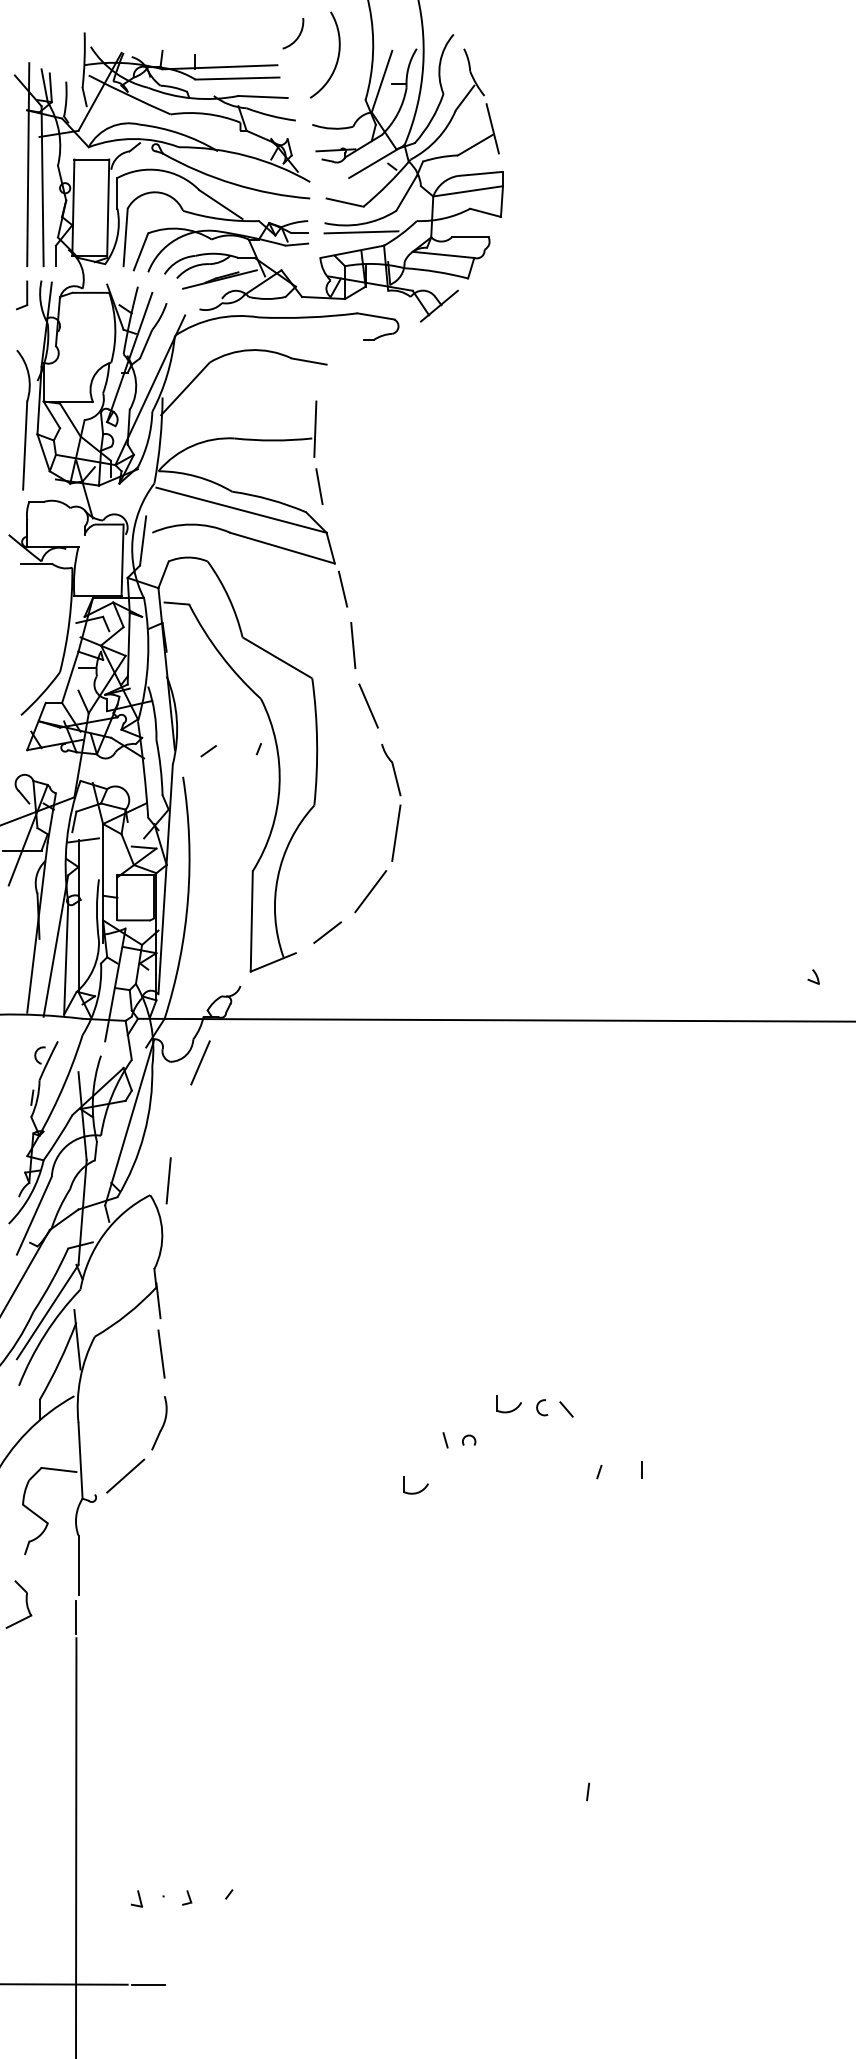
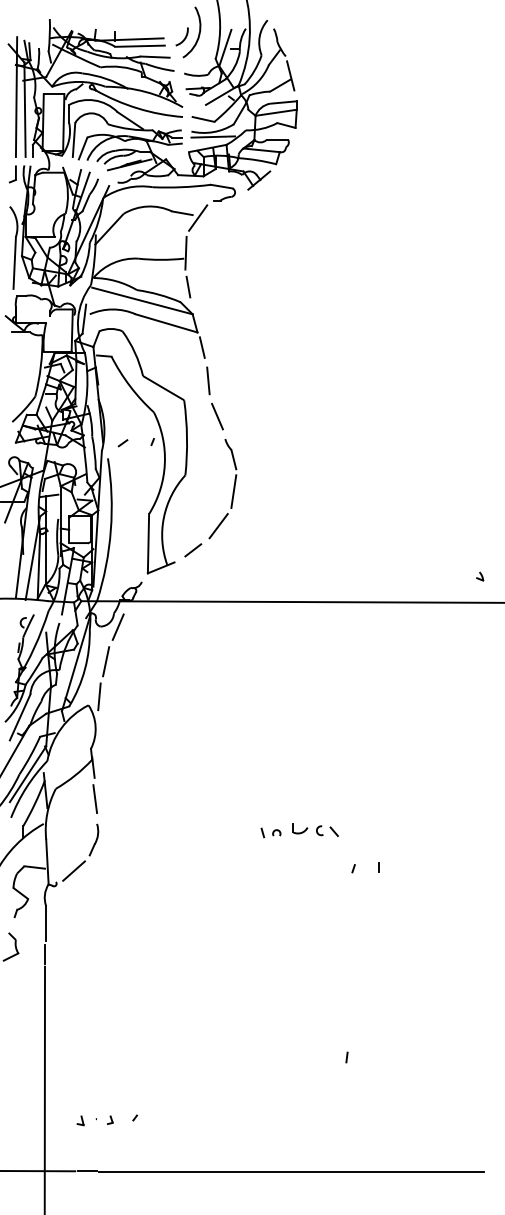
arc: (297, 34) -> (184, 37), moved
line: (336, 368) -> (198, 217), added
line: (180, 1120) -> (106, 661), added
part: (458, 1439) -> (270, 832), moved
part: (416, 1485) -> (245, 876), removed
line: (494, 1986) -> (291, 1172), added

